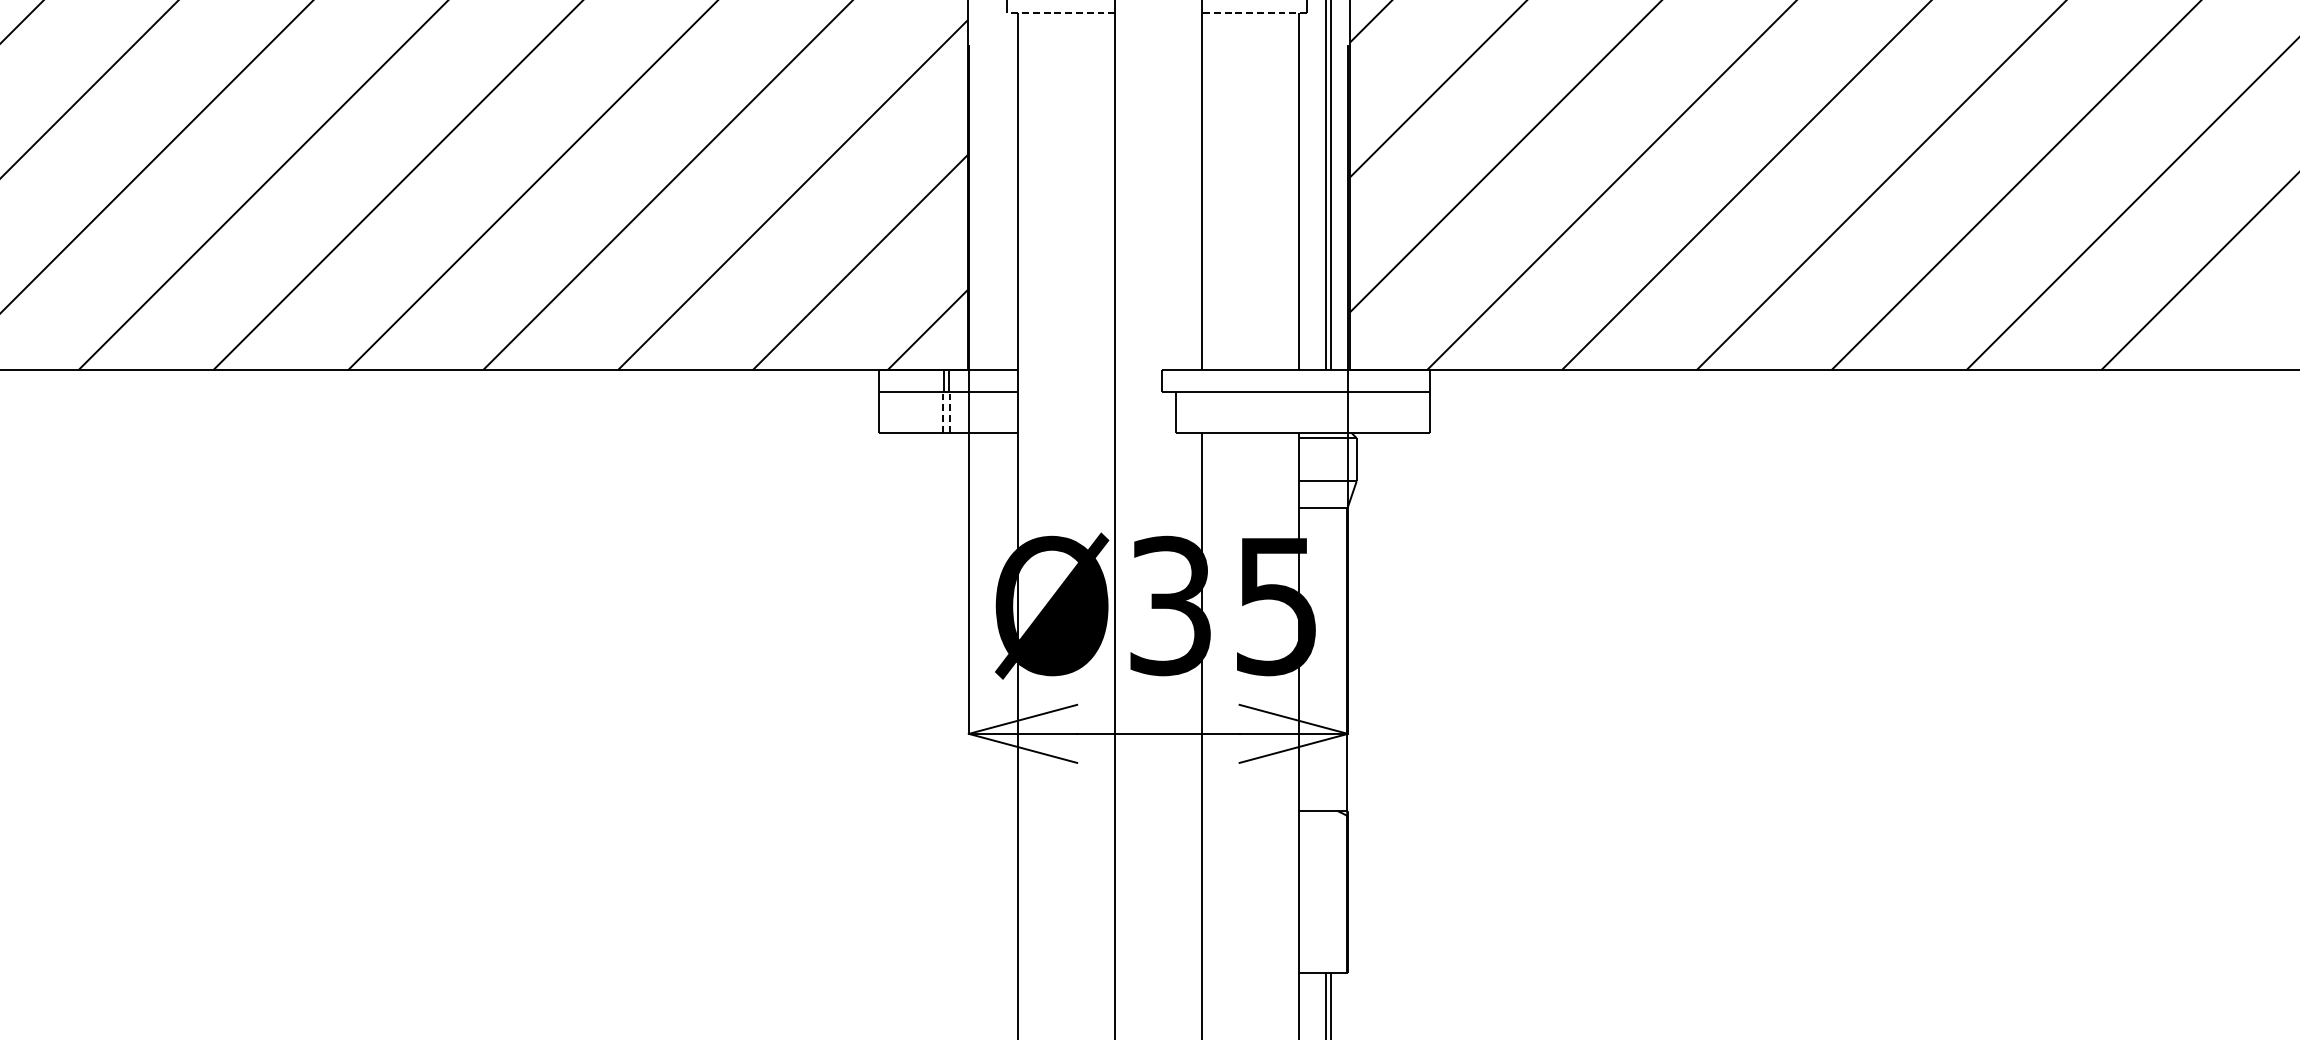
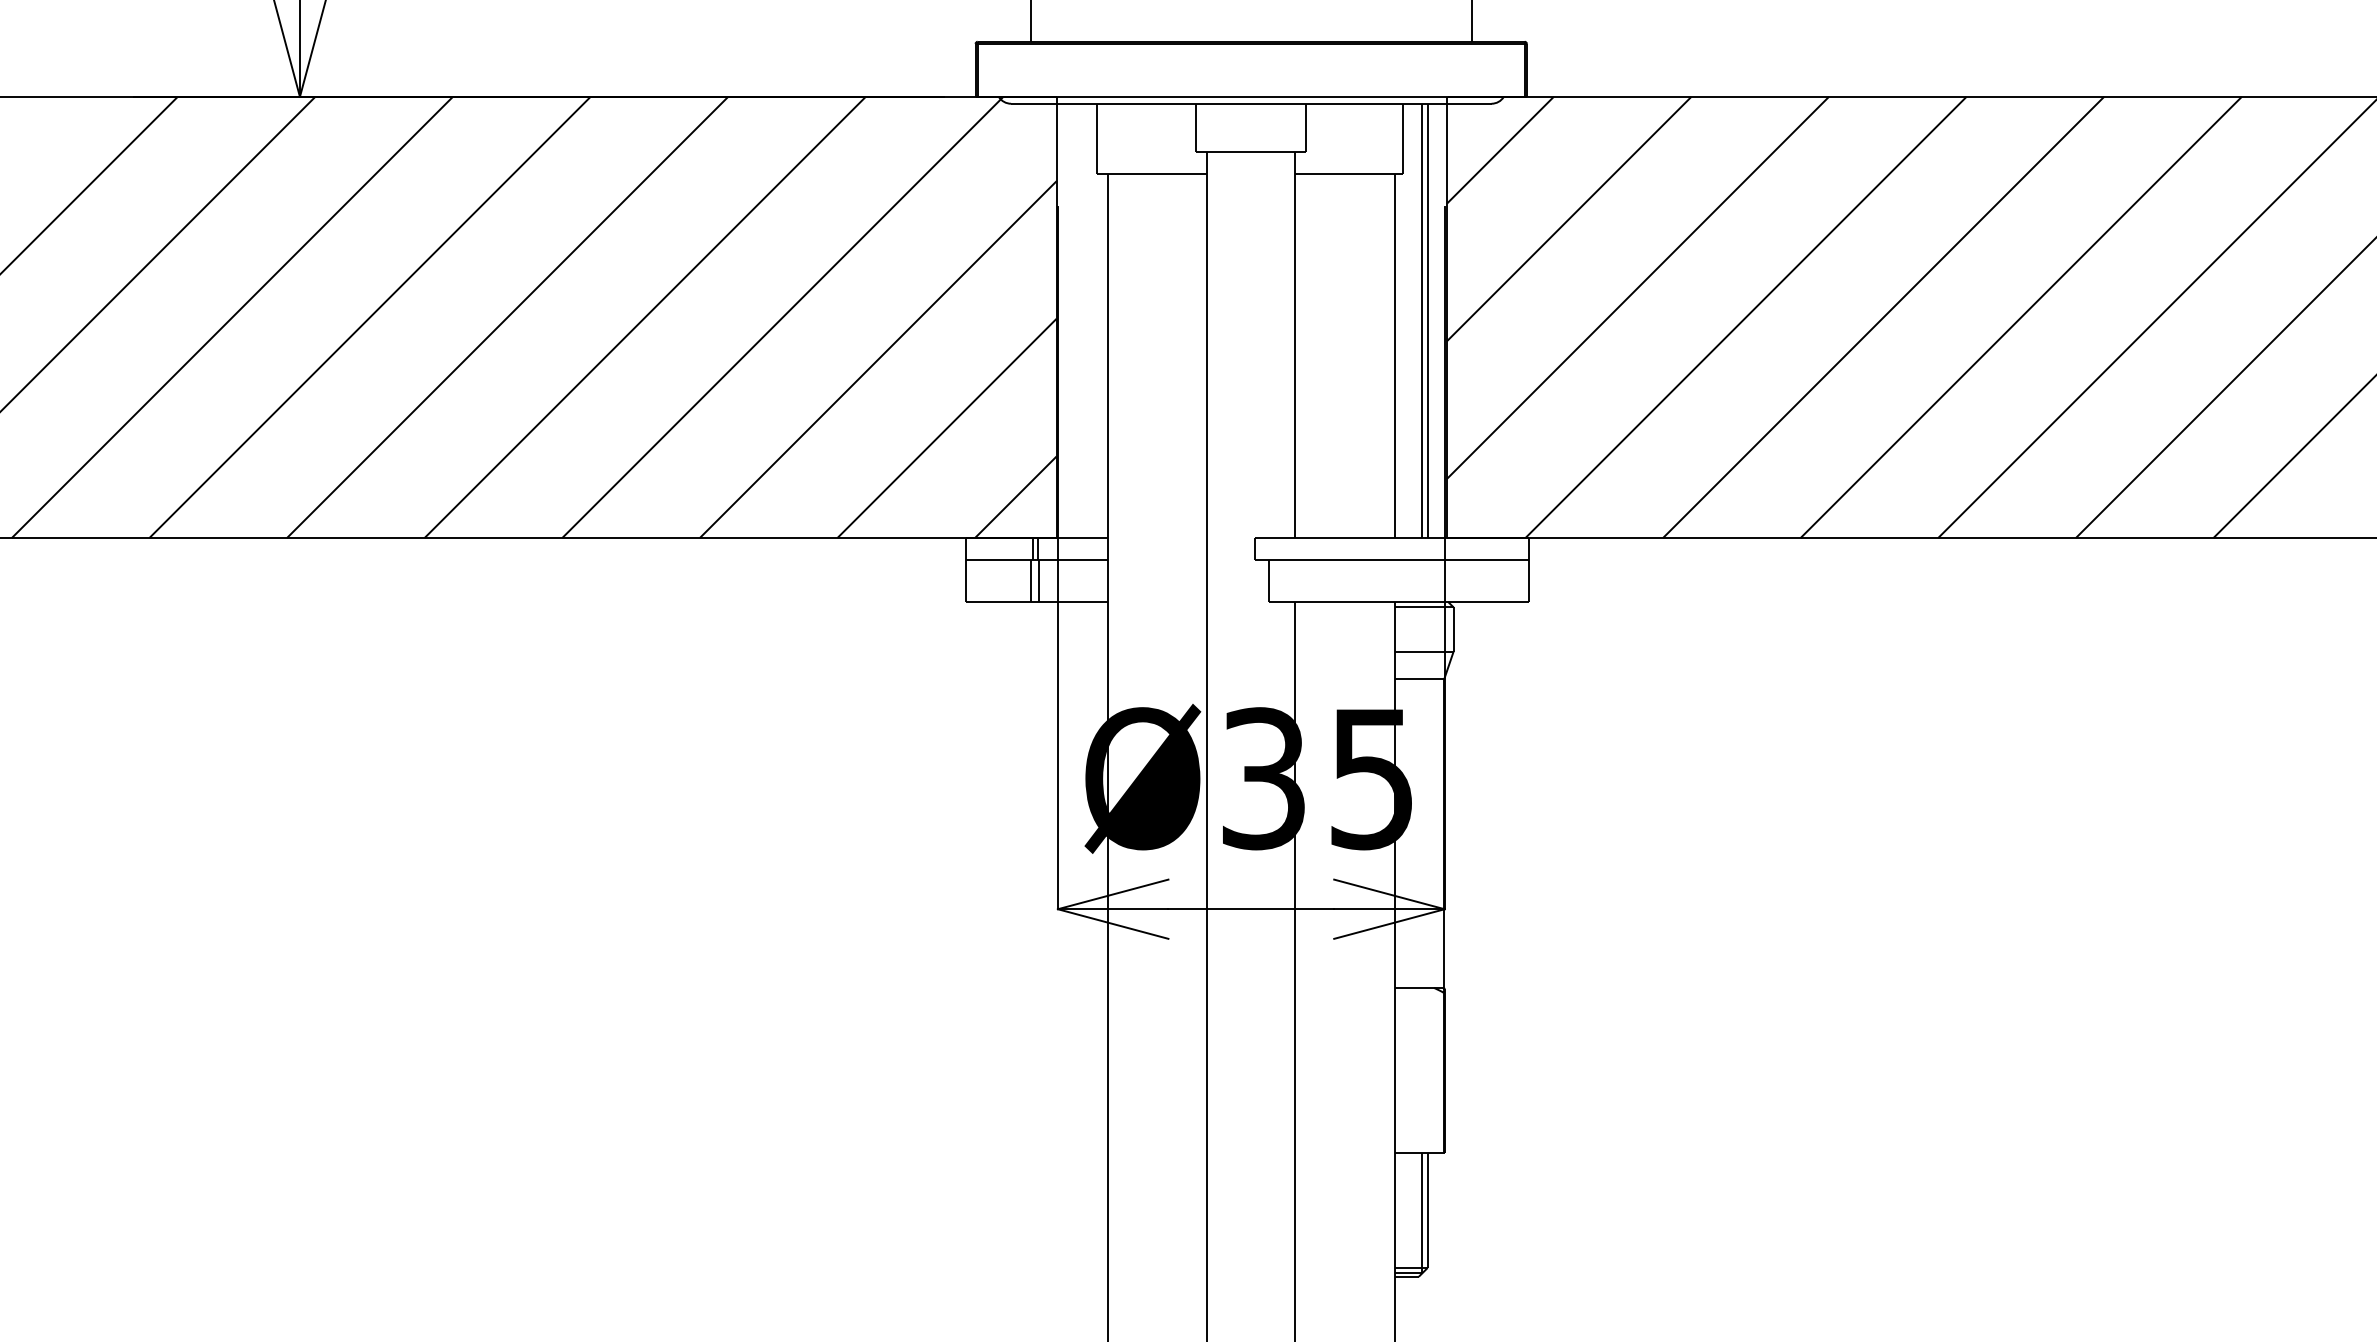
line: (1060, 13) -> (1151, 174), dashed -> solid
line: (1254, 13) -> (1349, 174), dashed -> solid
line: (942, 411) -> (1031, 580), dashed -> solid
line: (949, 411) -> (1038, 580), dashed -> solid

